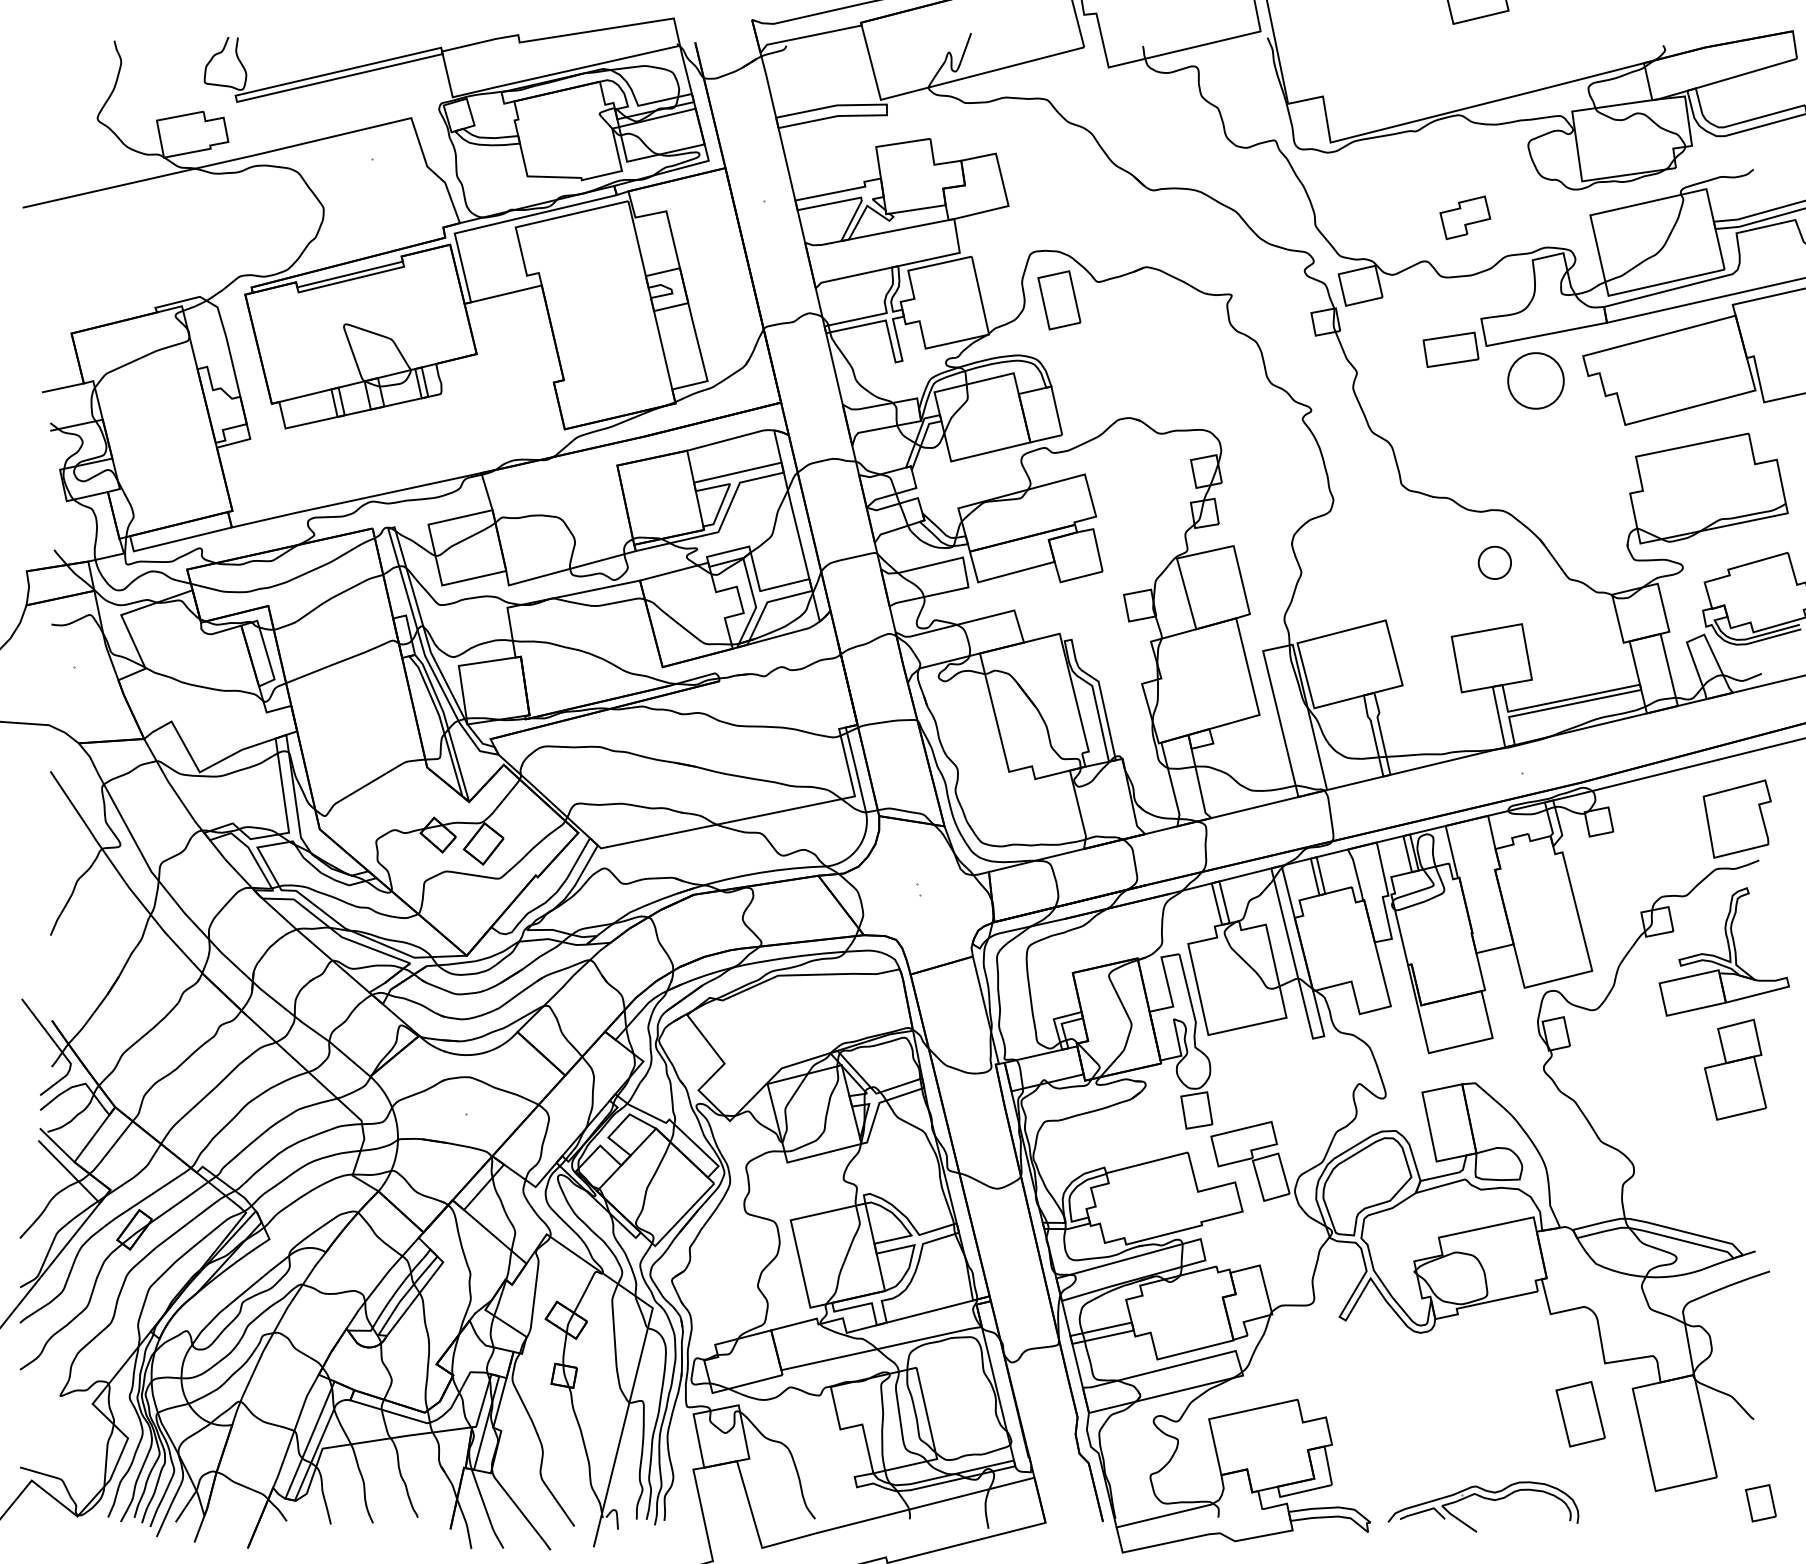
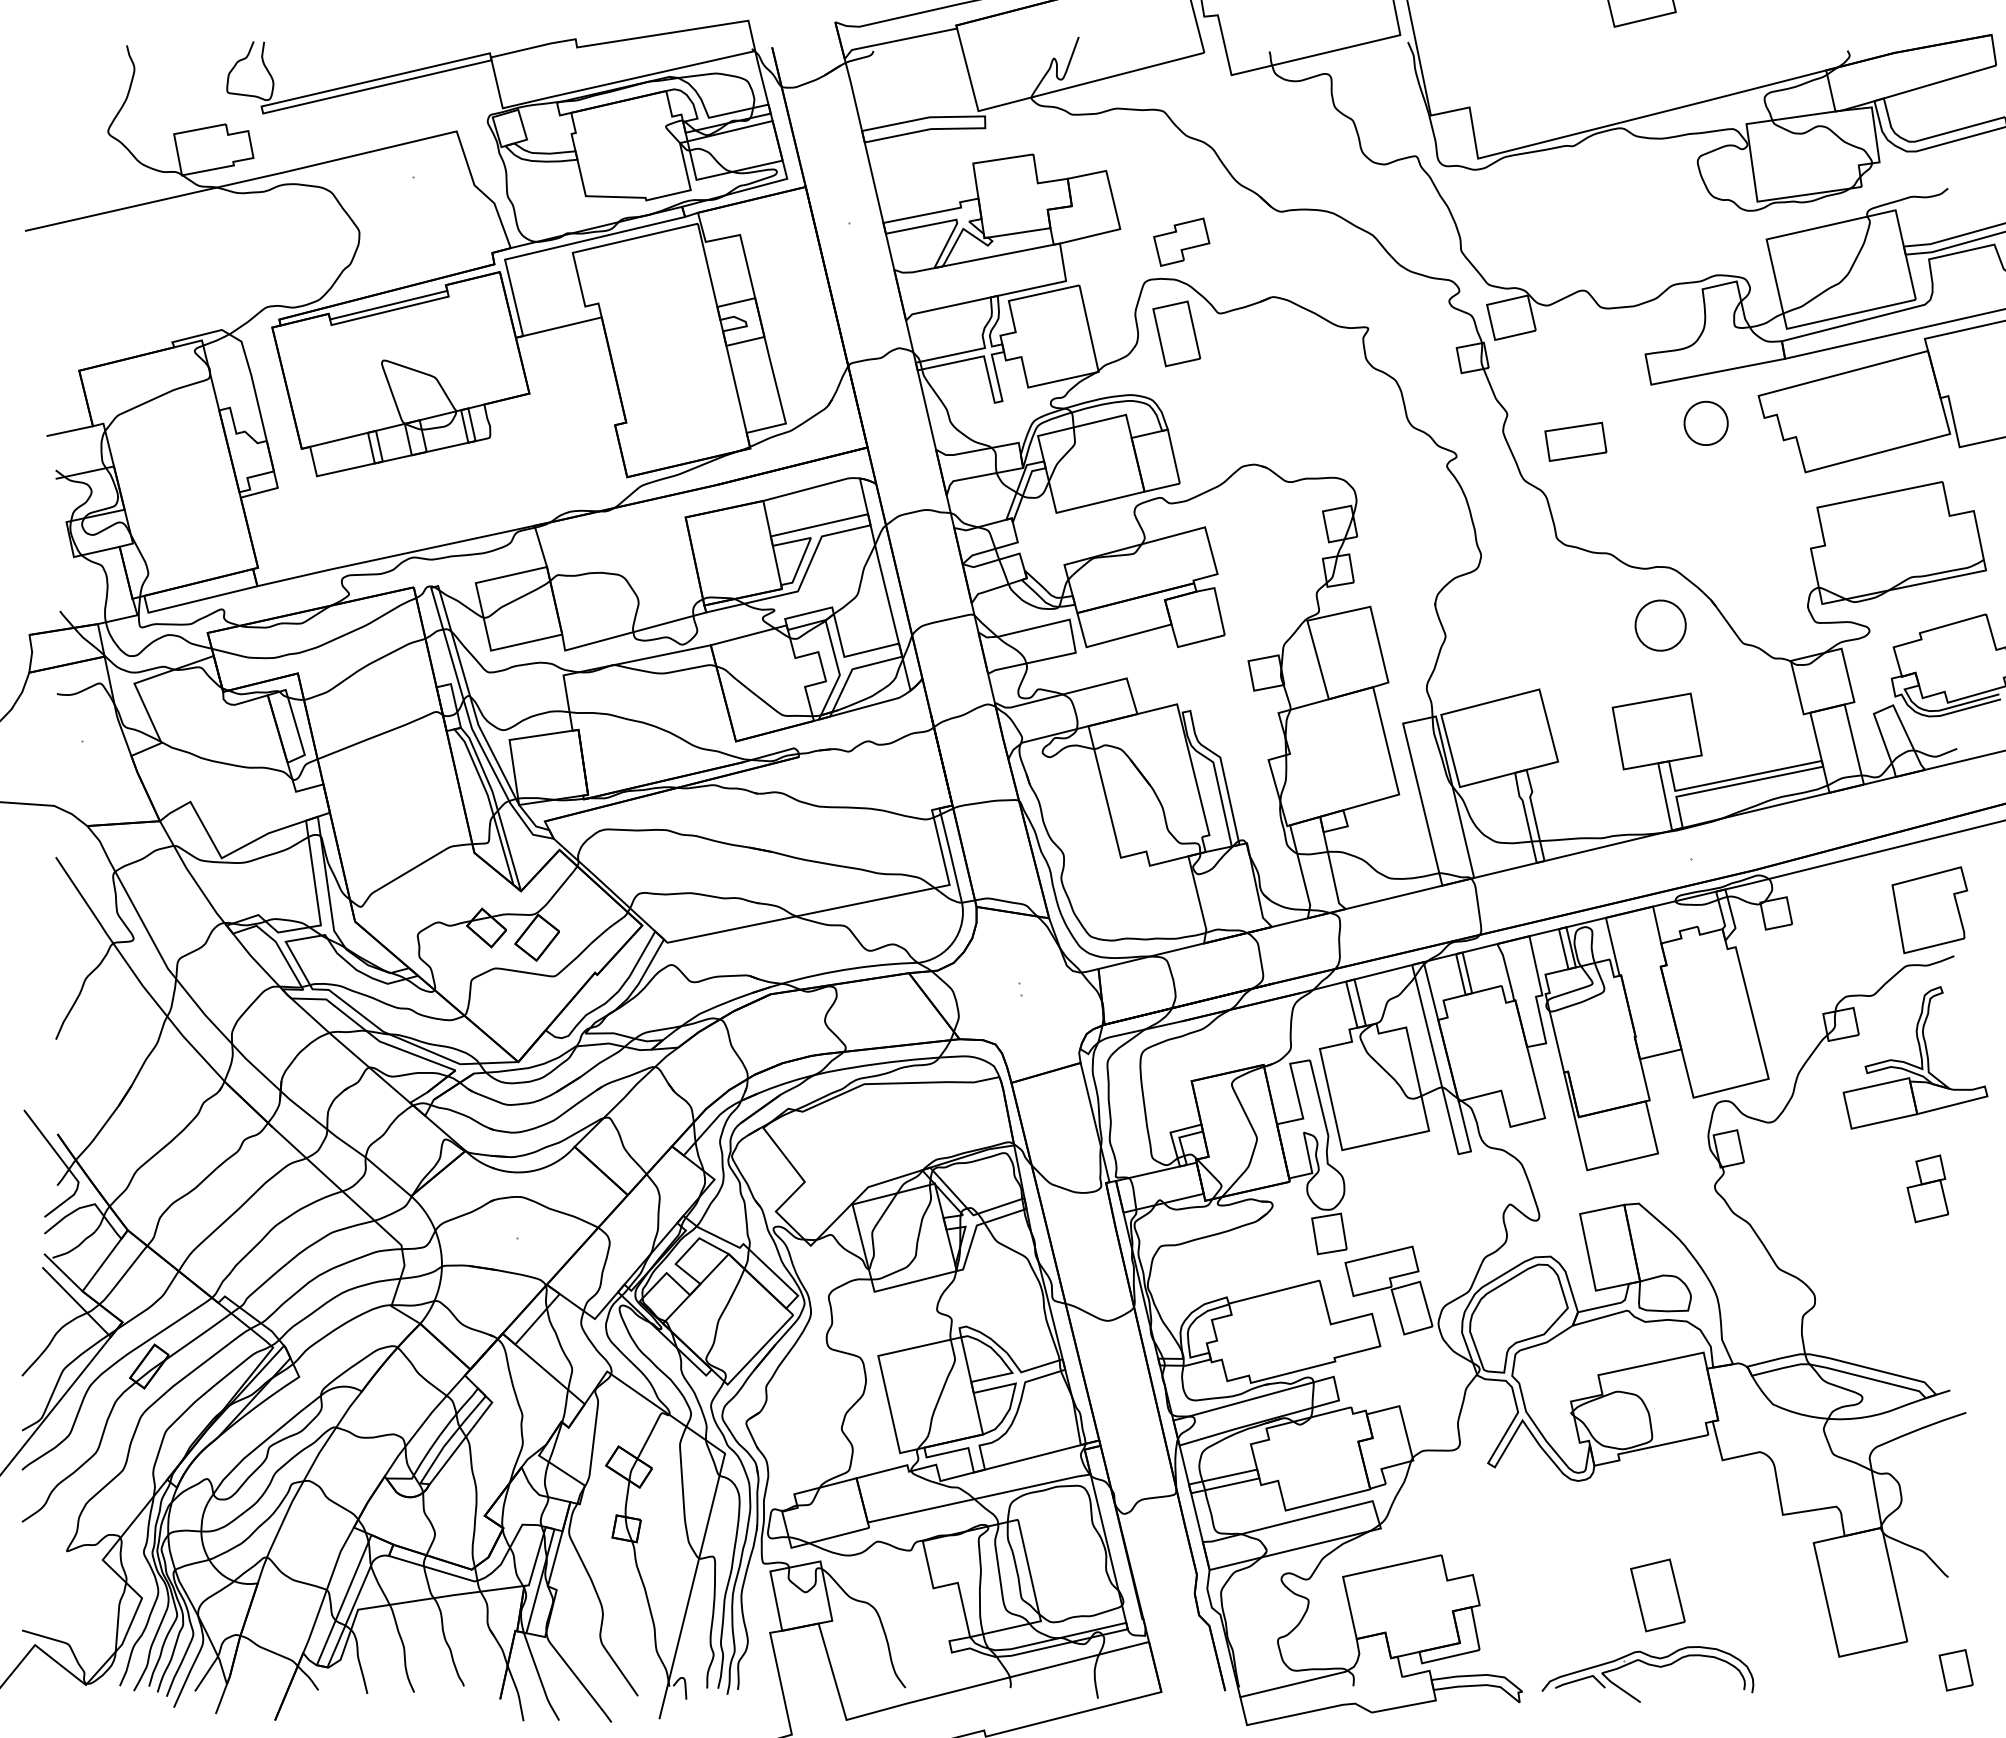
part: (1465, 217) -> (1181, 241), moved
part: (1450, 349) -> (1575, 441), moved
part: (1535, 381) -> (1705, 423), size x0.7
part: (1494, 562) -> (1660, 625), size x1.4
part: (1735, 1069) -> (1927, 1188), size x0.6
part: (1580, 1414) -> (1657, 1595), moved

